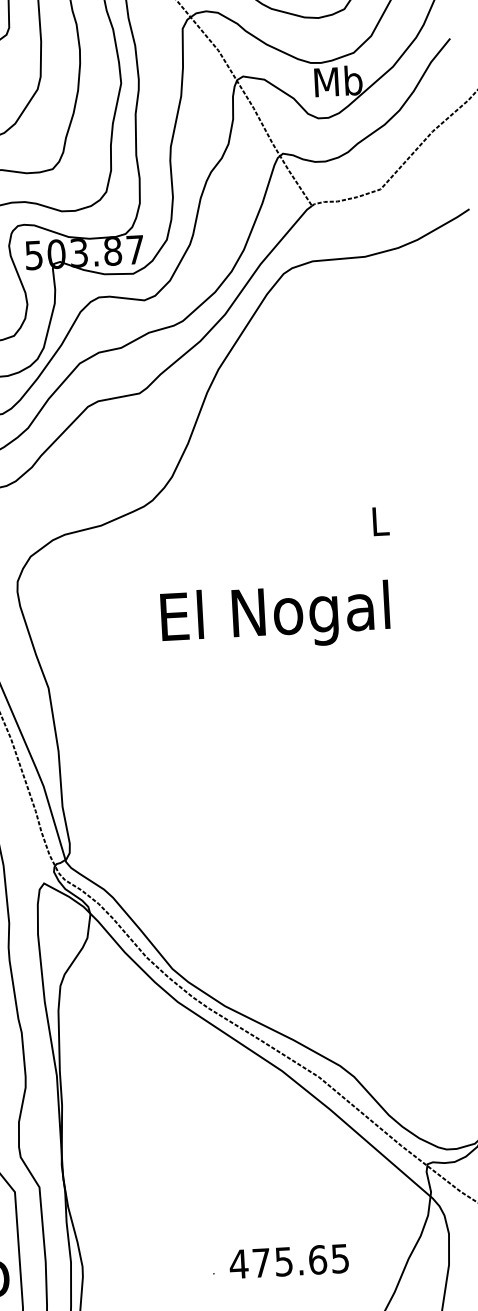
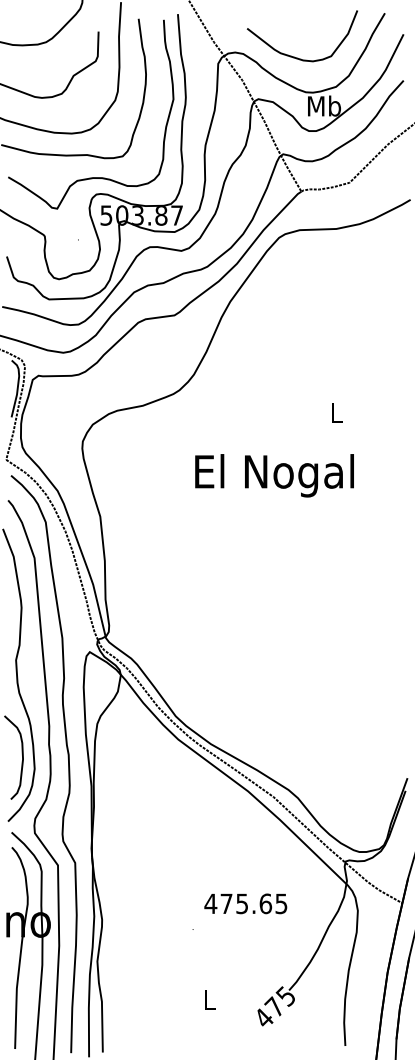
text: (275, 616) -> (274, 475), moved
text: (288, 1260) -> (245, 903), moved

